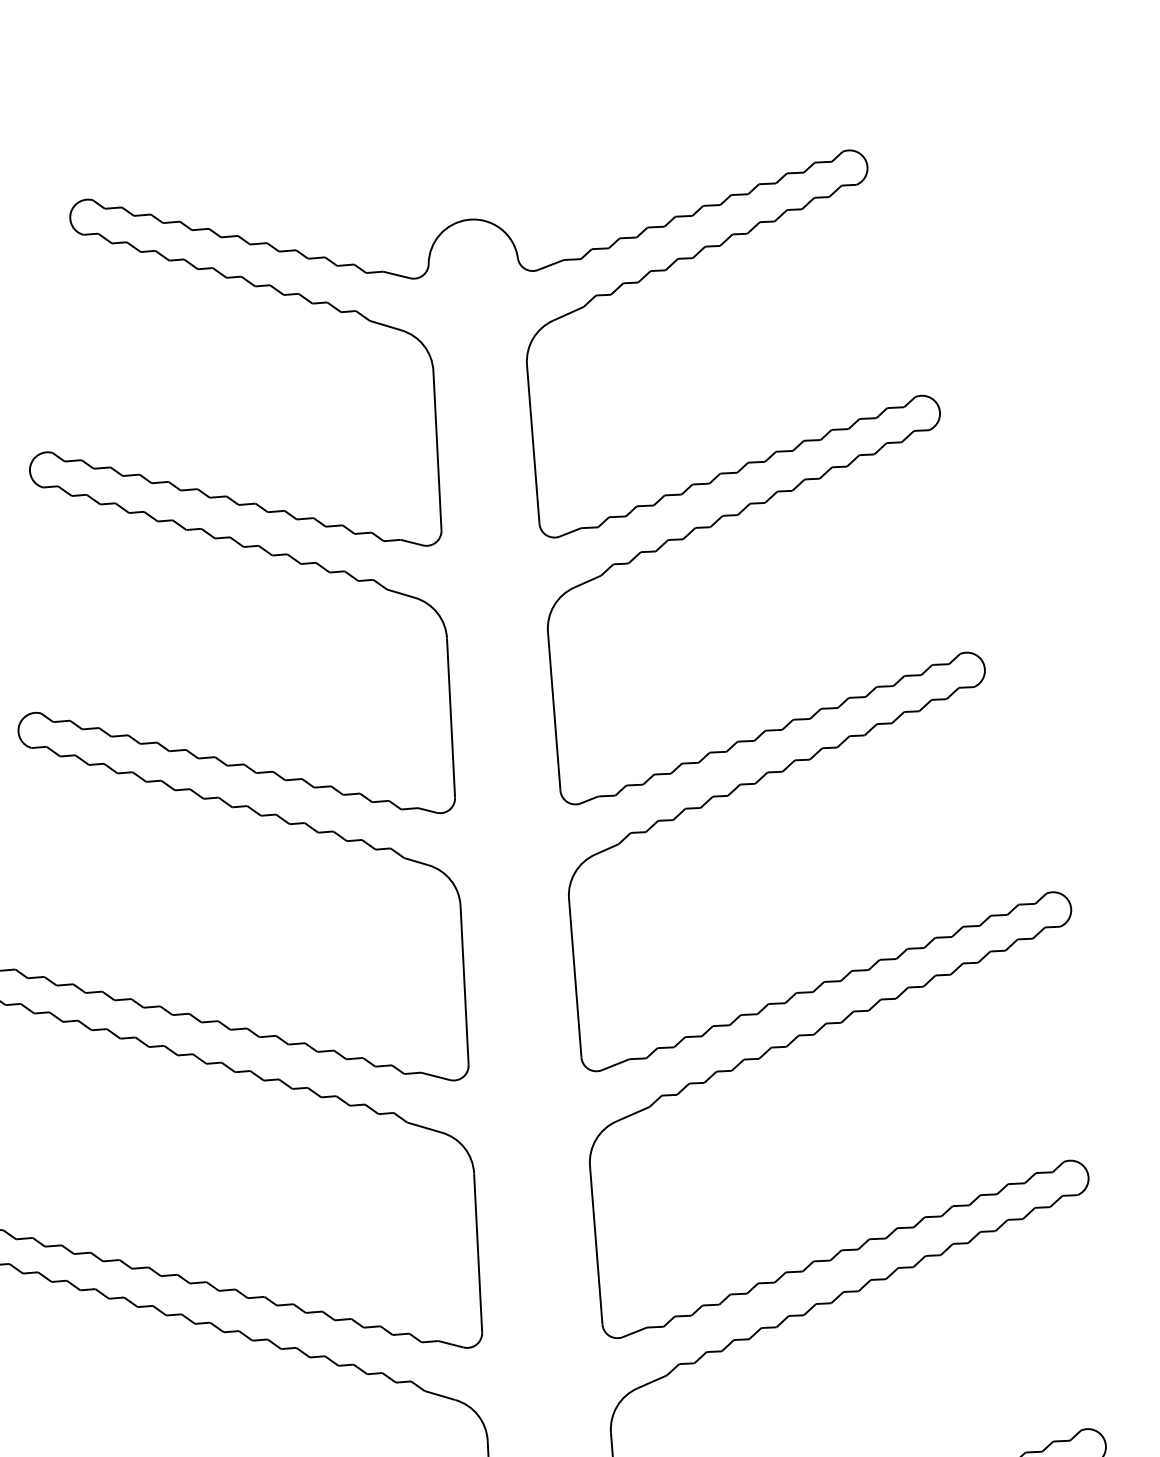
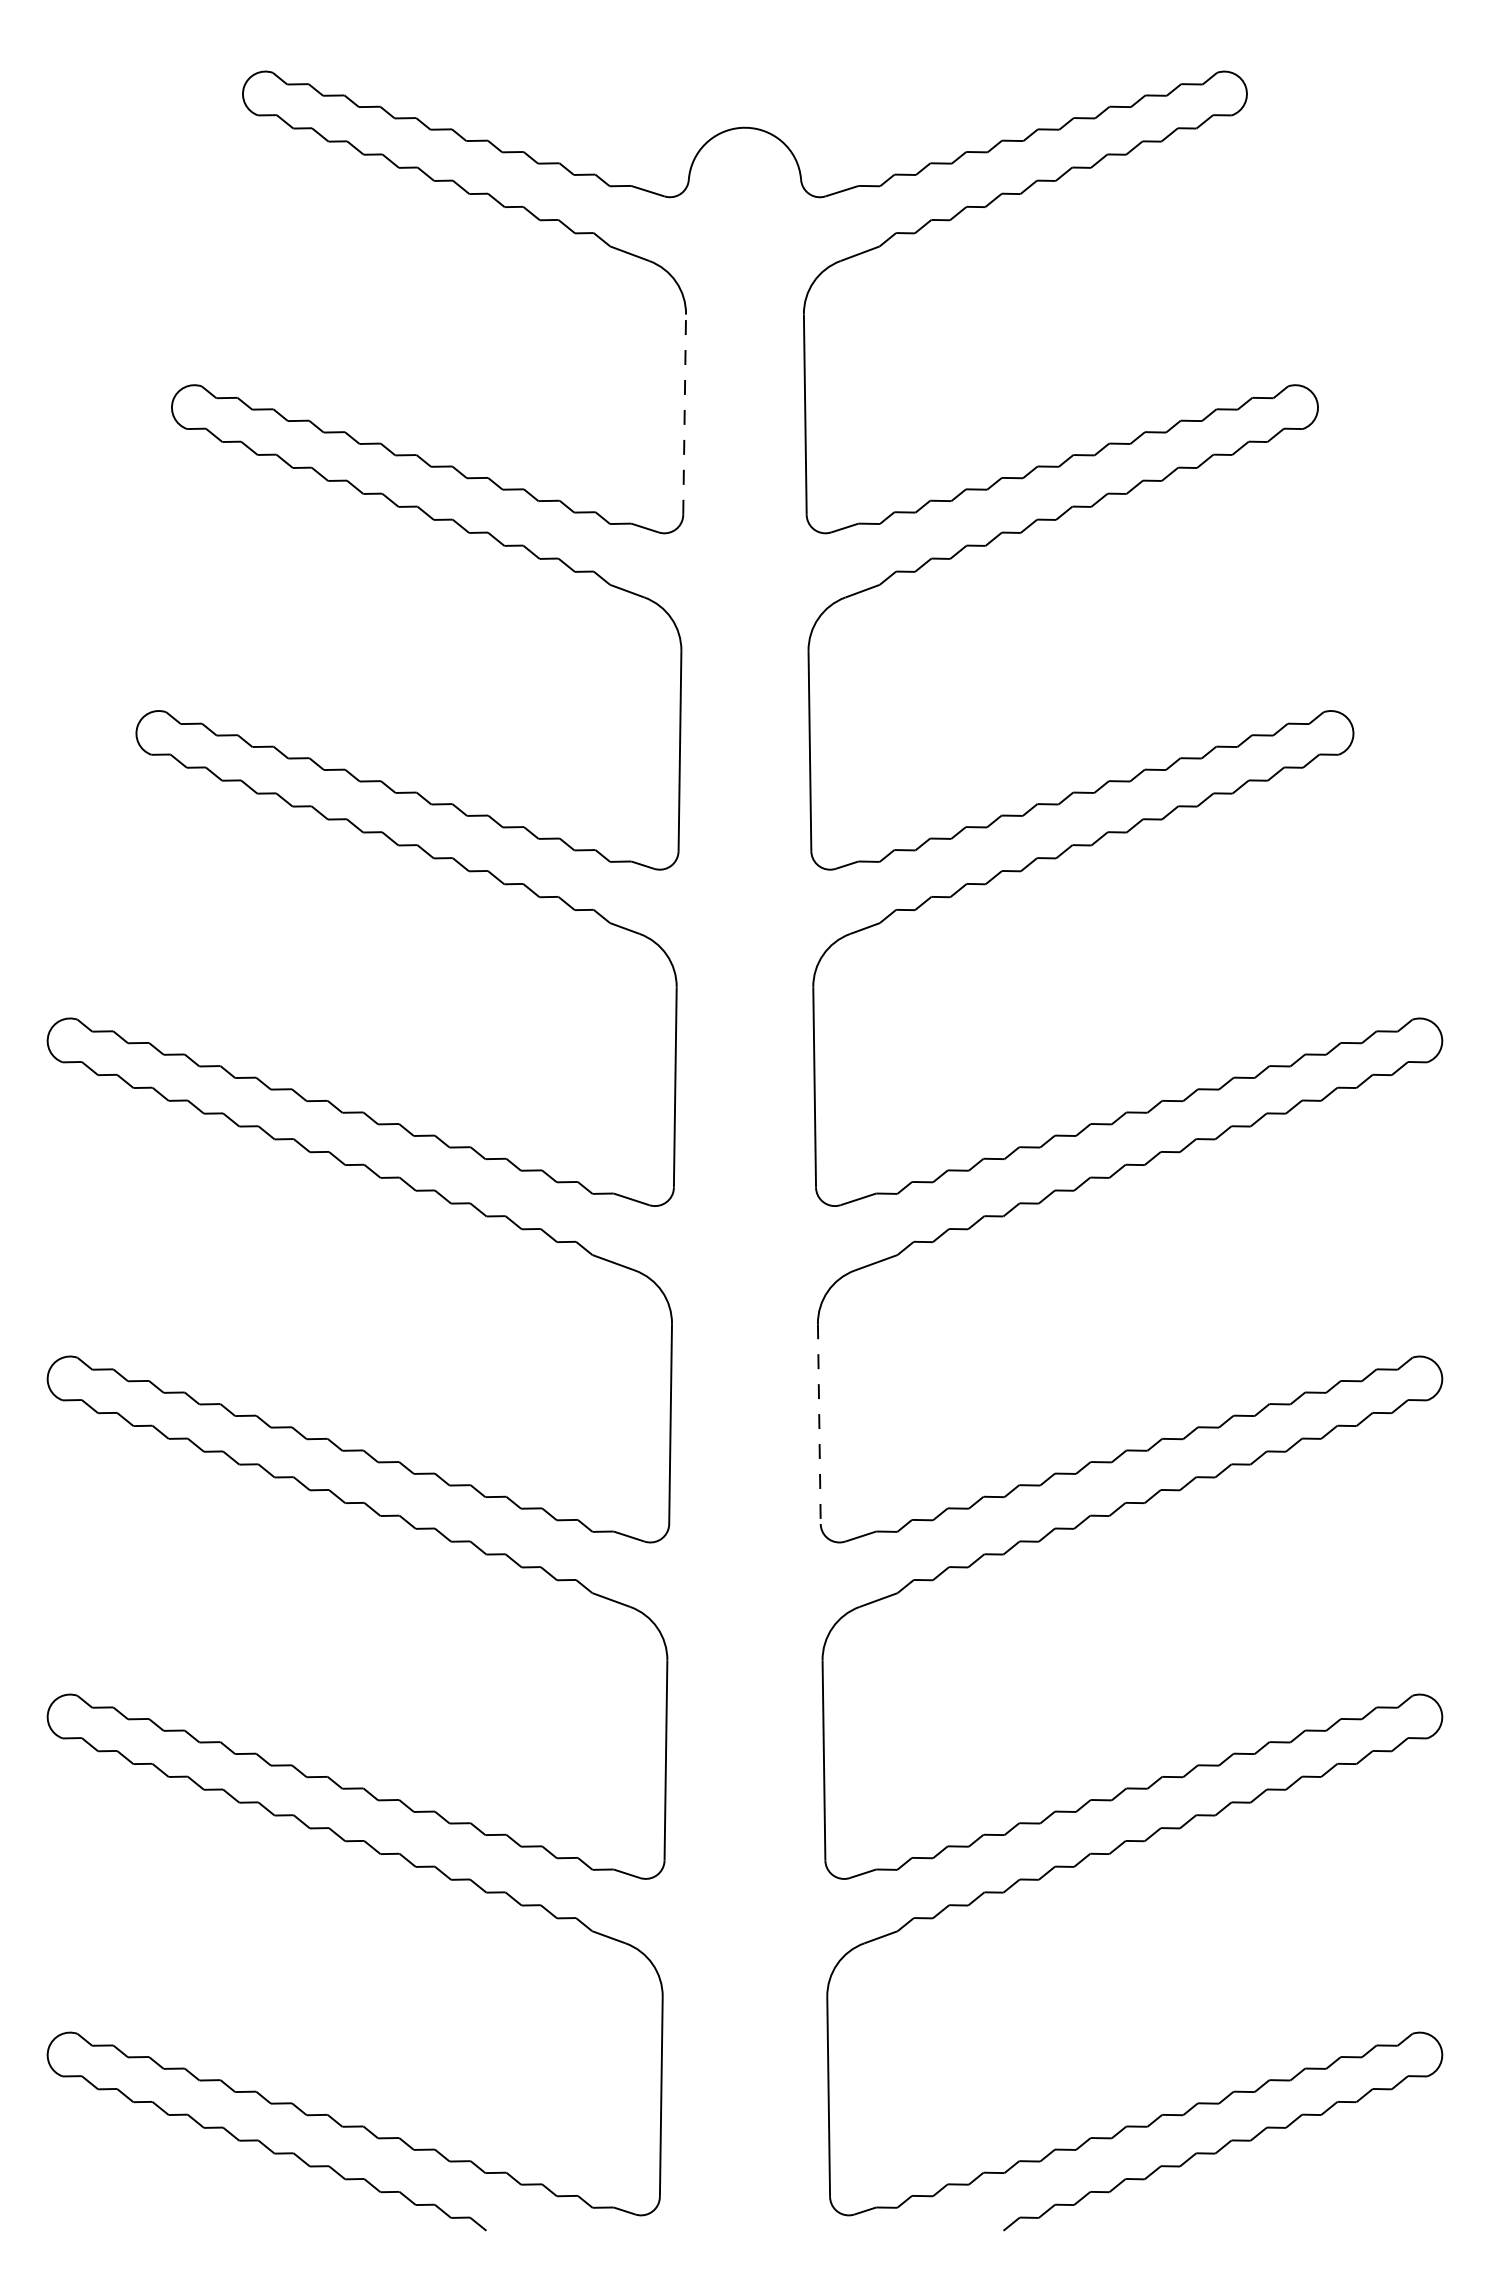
line: (437, 450) -> (684, 414), solid -> dashed
line: (596, 1245) -> (819, 1424), solid -> dashed

